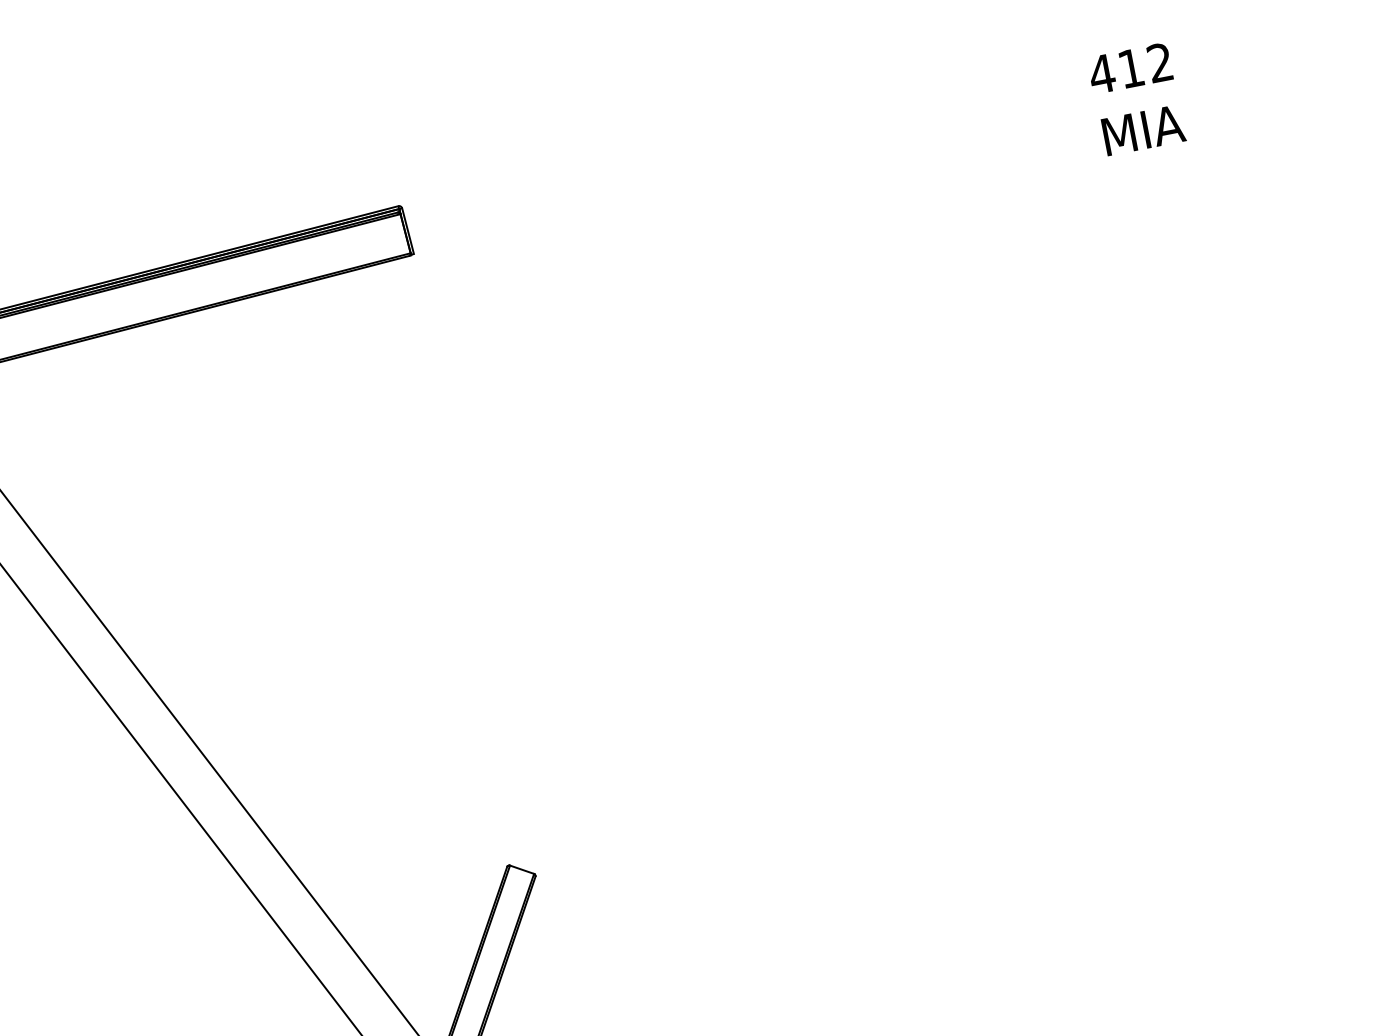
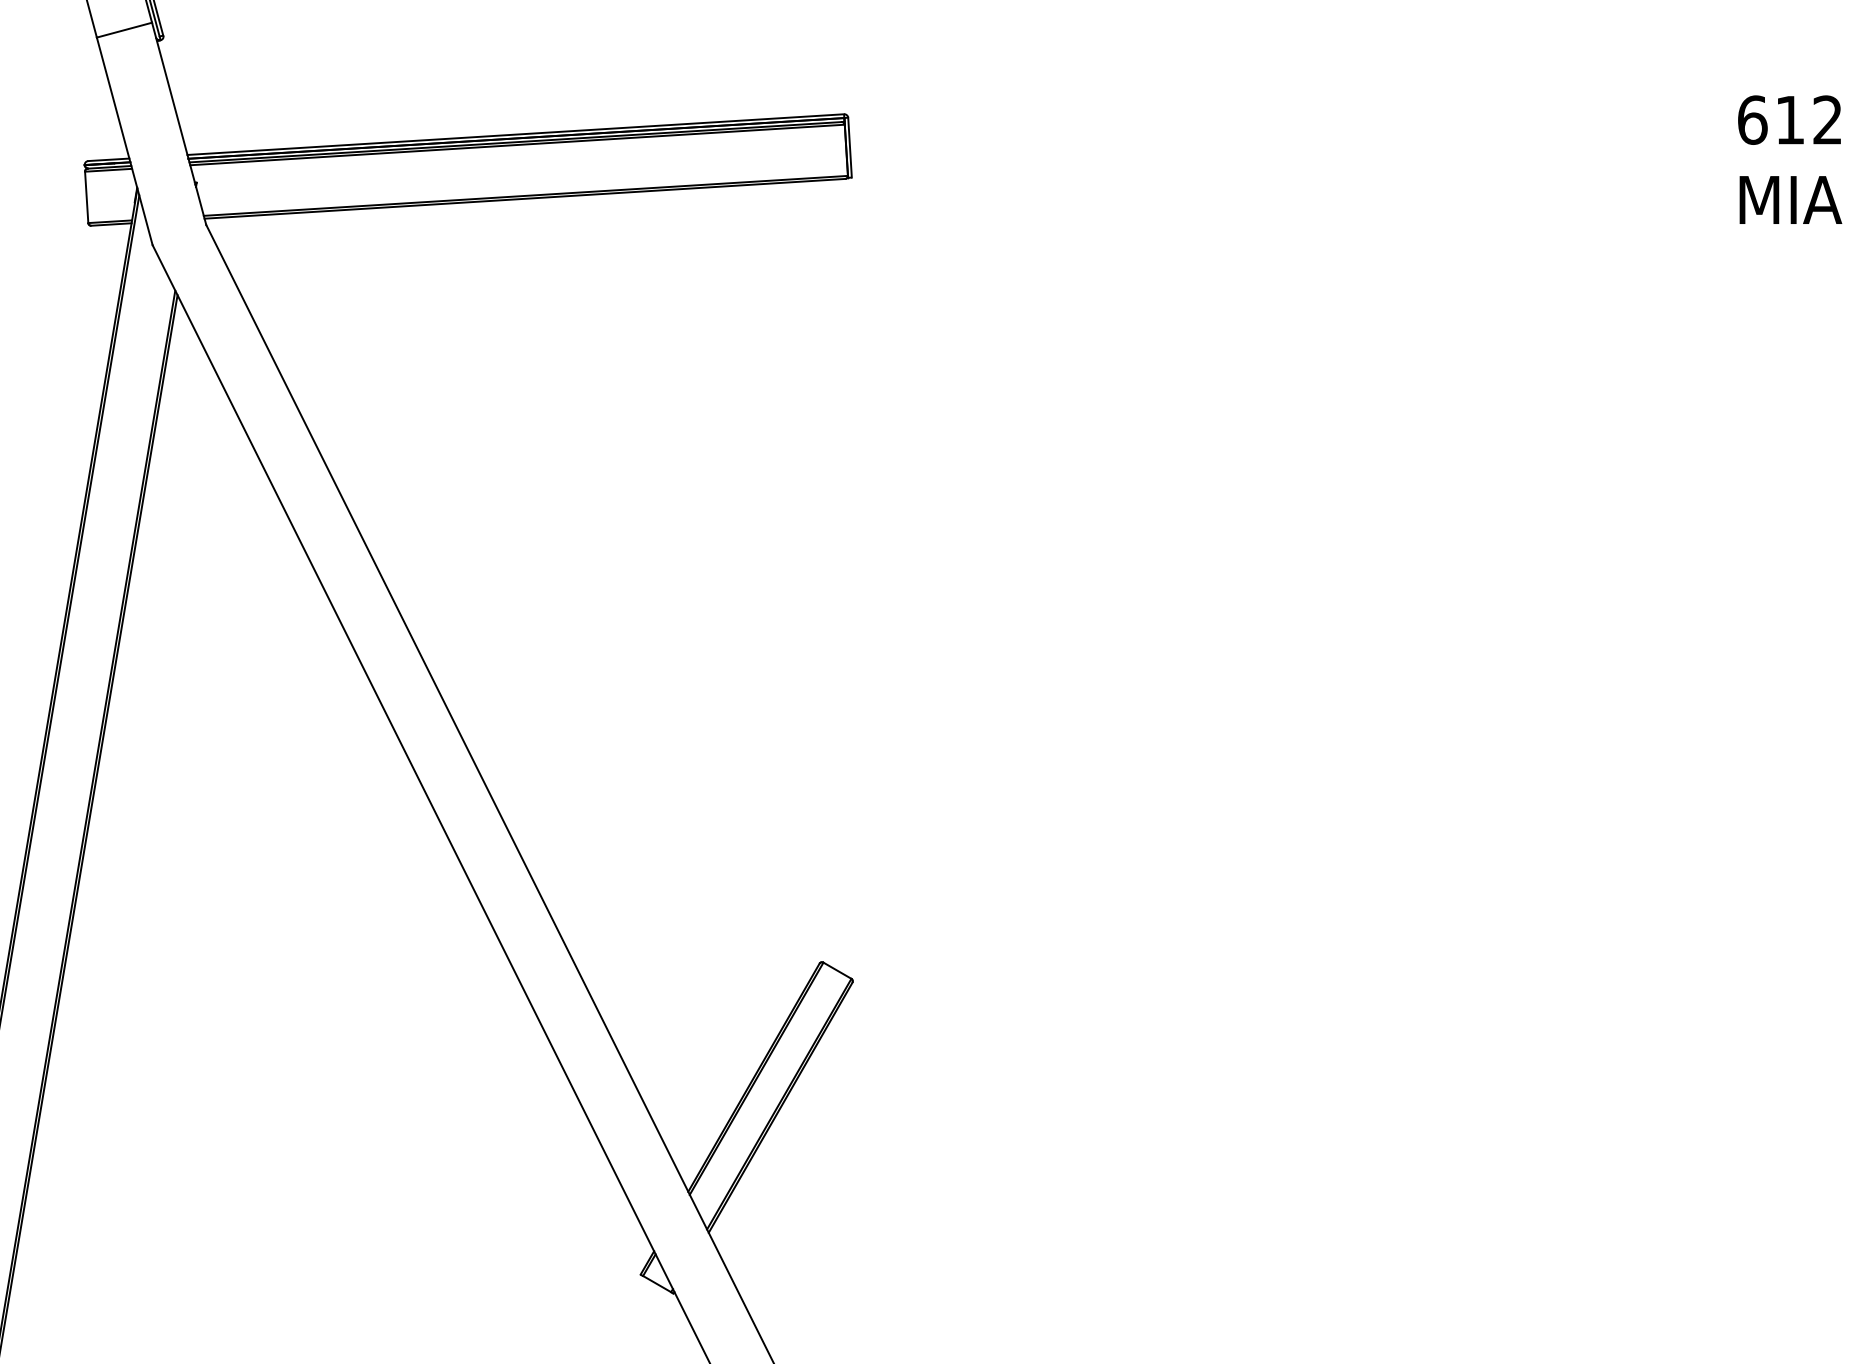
text: (1101, 73) -> (1752, 119), 412 -> 612

